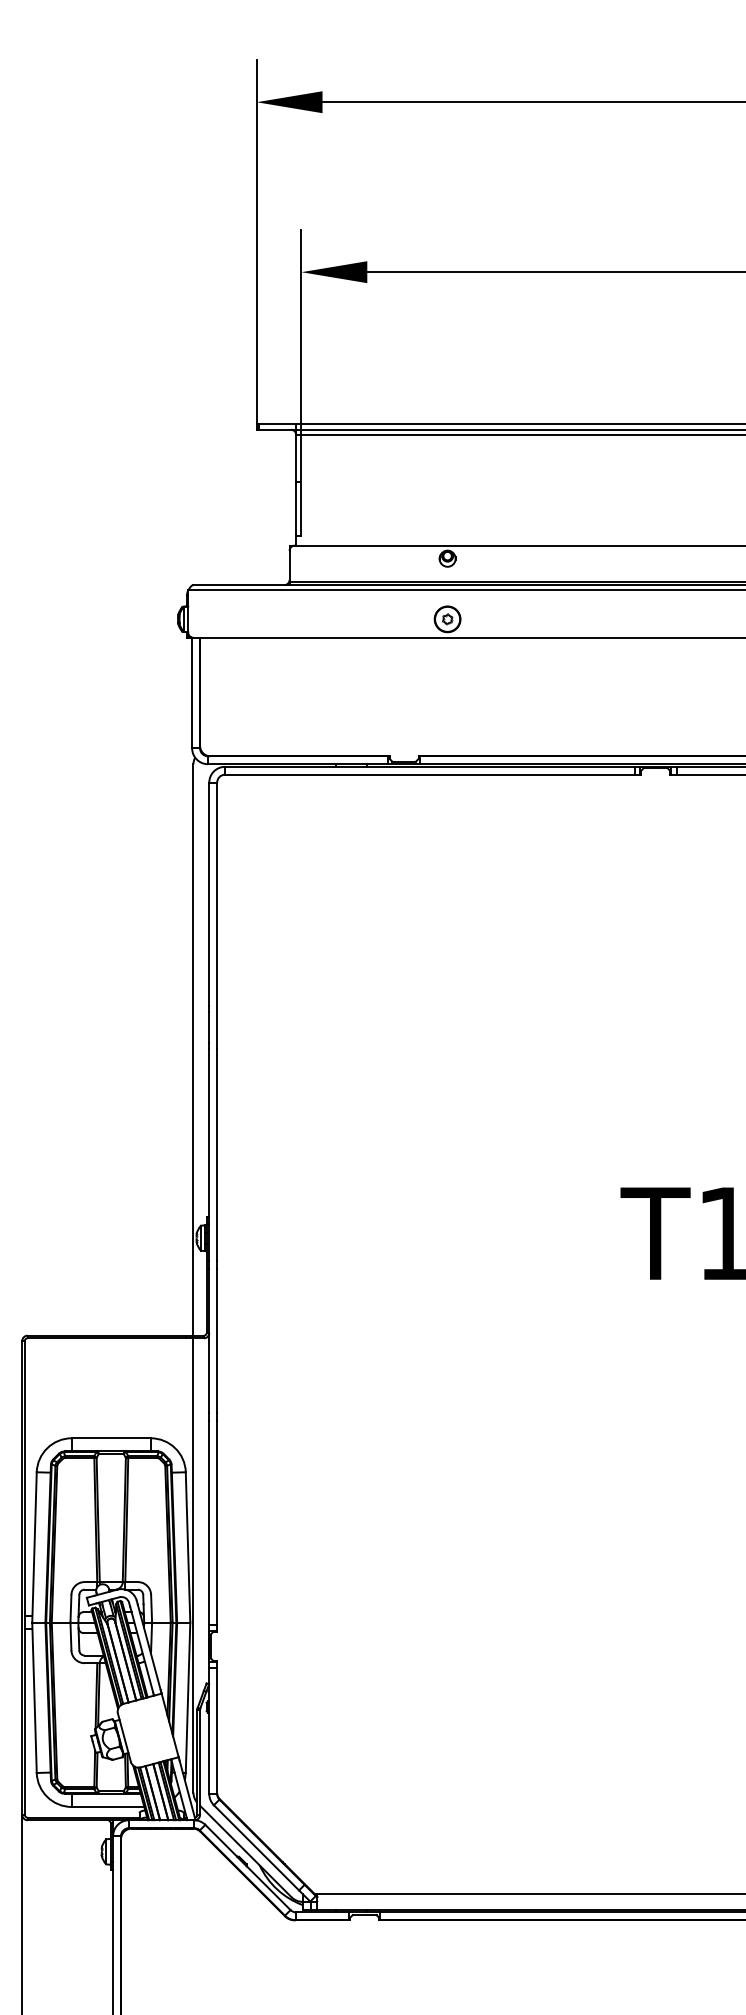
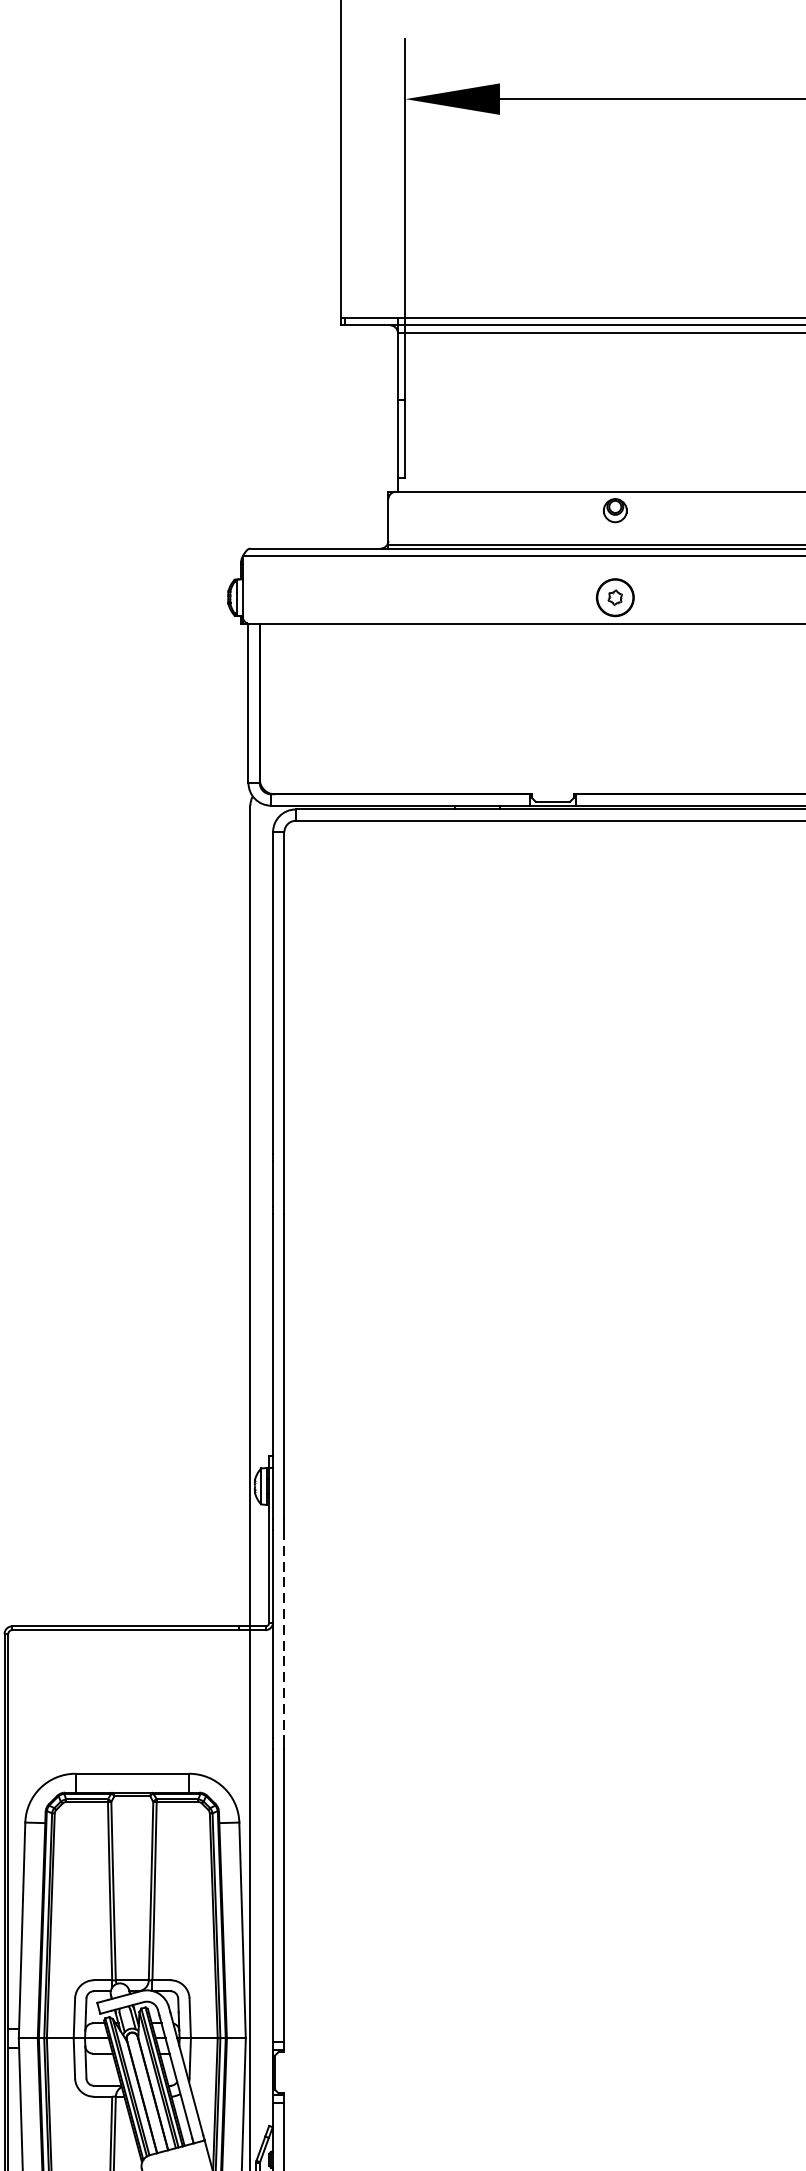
line: (217, 1341) -> (284, 1634), solid -> dashed

